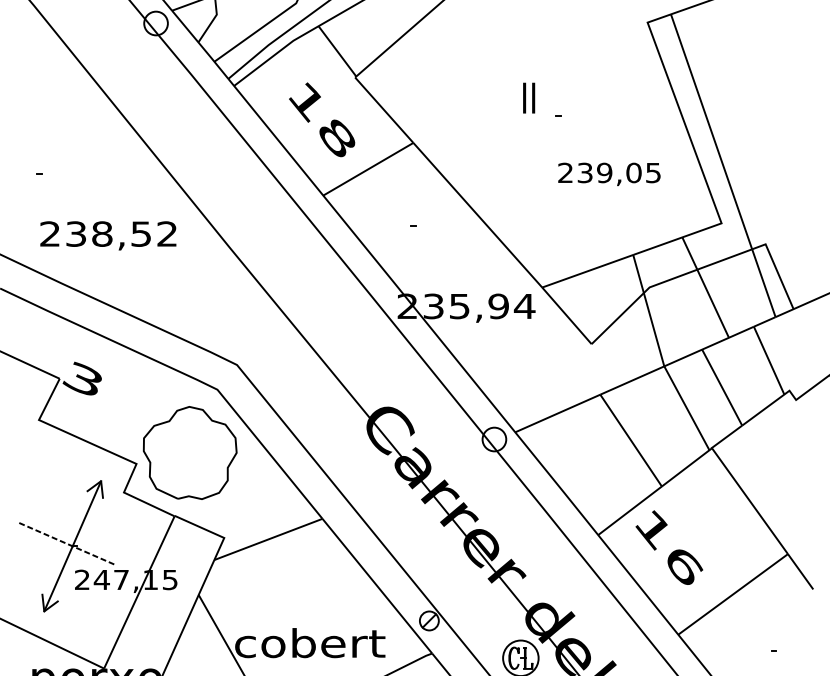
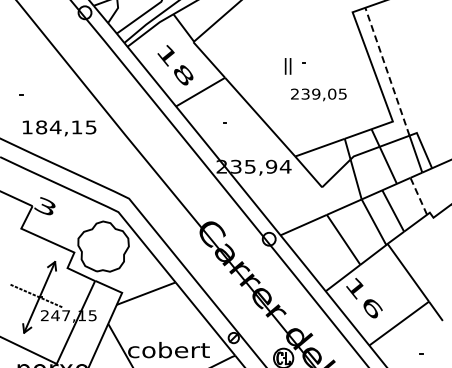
text: (527, 98) -> (287, 66), moved
line: (711, 131) -> (387, 71), solid -> dashed
text: (608, 173) -> (318, 94), moved
text: (109, 234) -> (59, 127), 238,52 -> 184,15
line: (768, 359) -> (418, 195), solid -> dashed

